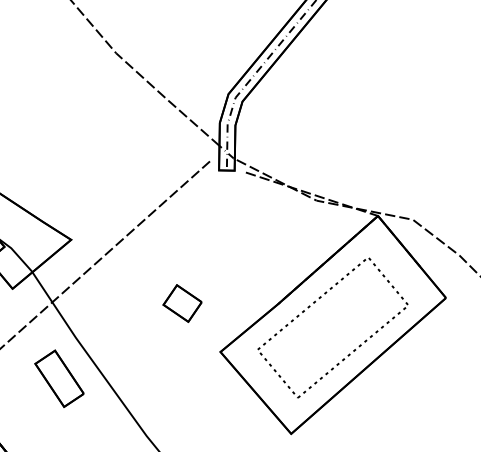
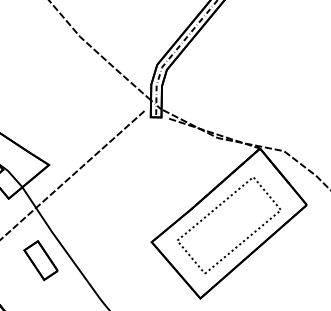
part: (182, 303) -> (125, 208), removed

